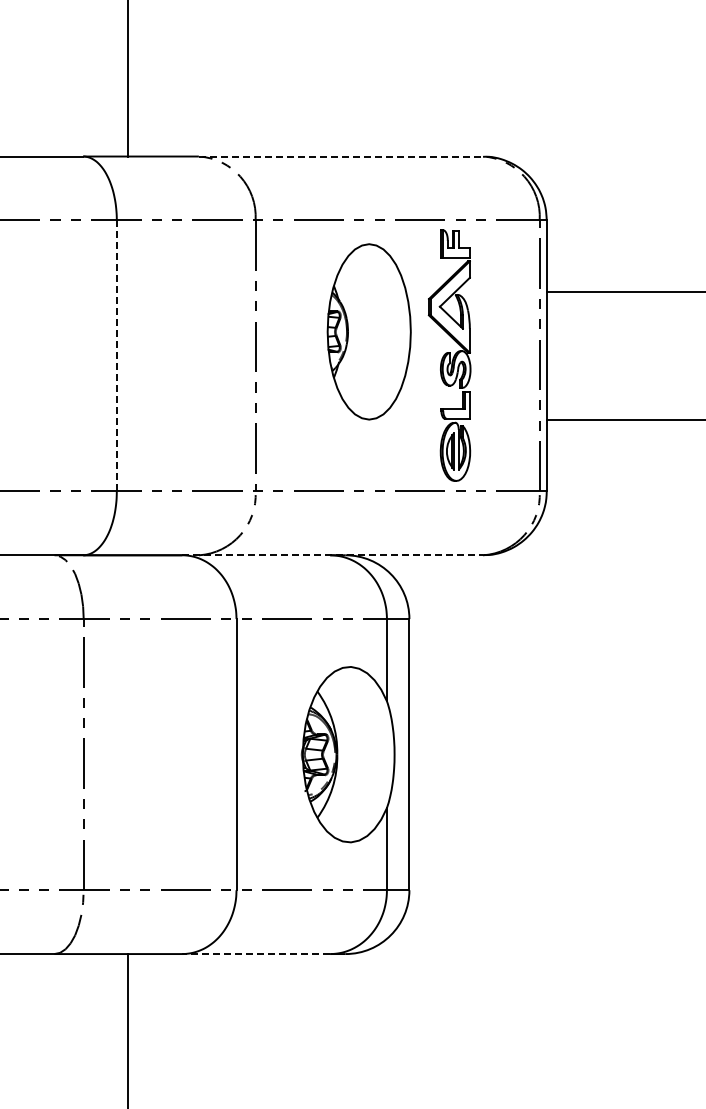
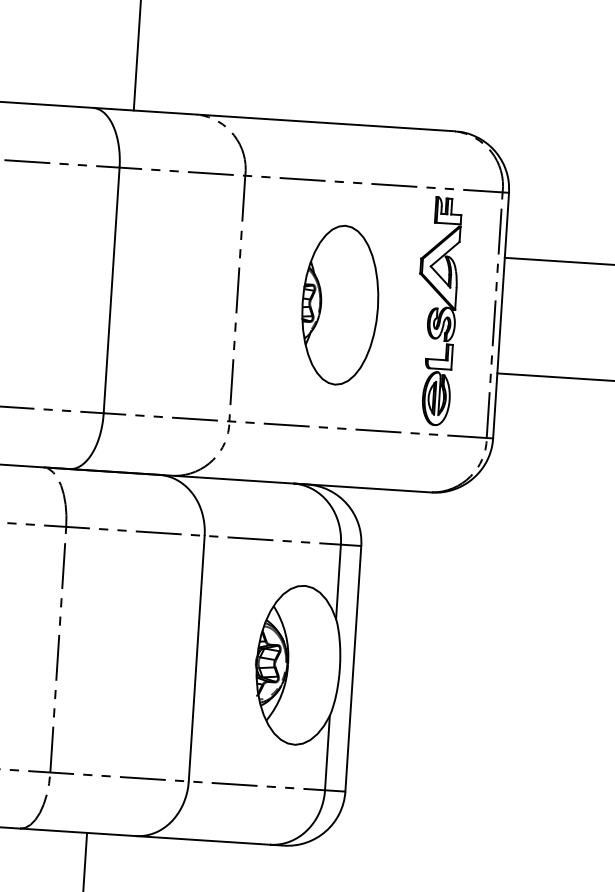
line: (341, 156) -> (326, 122), dashed -> solid
part: (368, 331) -> (339, 304), moved
line: (116, 355) -> (111, 290), dashed -> solid
part: (449, 355) -> (436, 311), moved
line: (333, 555) -> (296, 483), dashed -> solid
line: (256, 954) -> (203, 840), dashed -> solid

